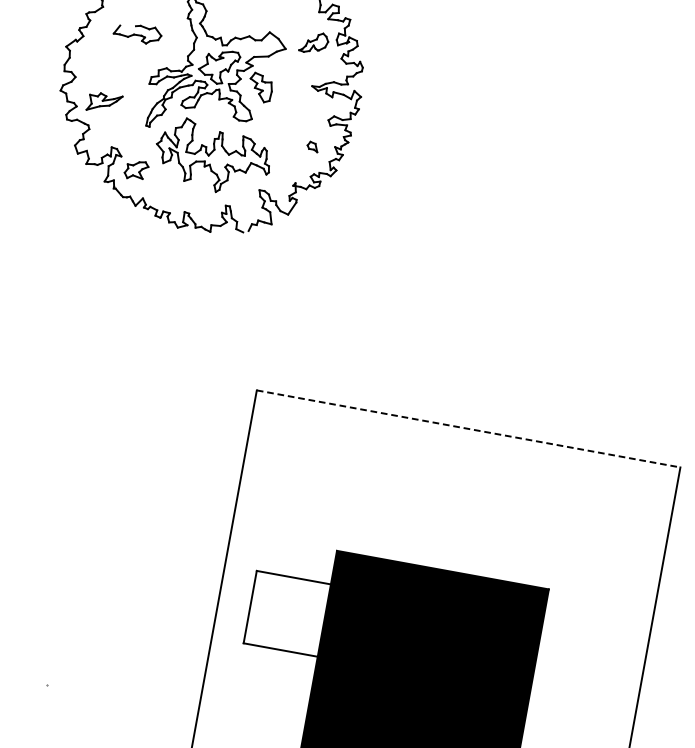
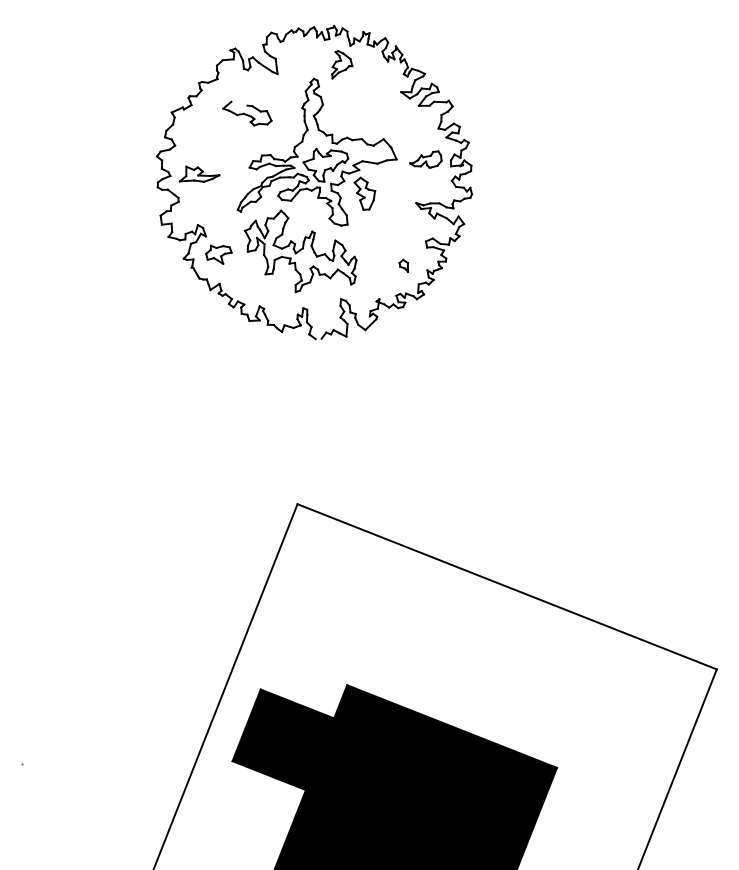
line: (468, 428) -> (507, 586), dashed -> solid
fill: (287, 613) -> (283, 739), added

